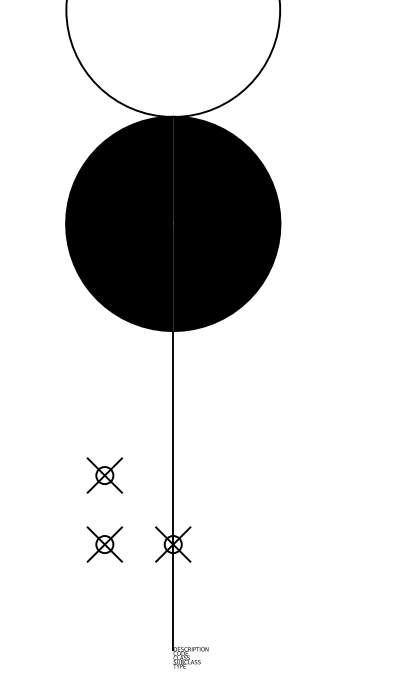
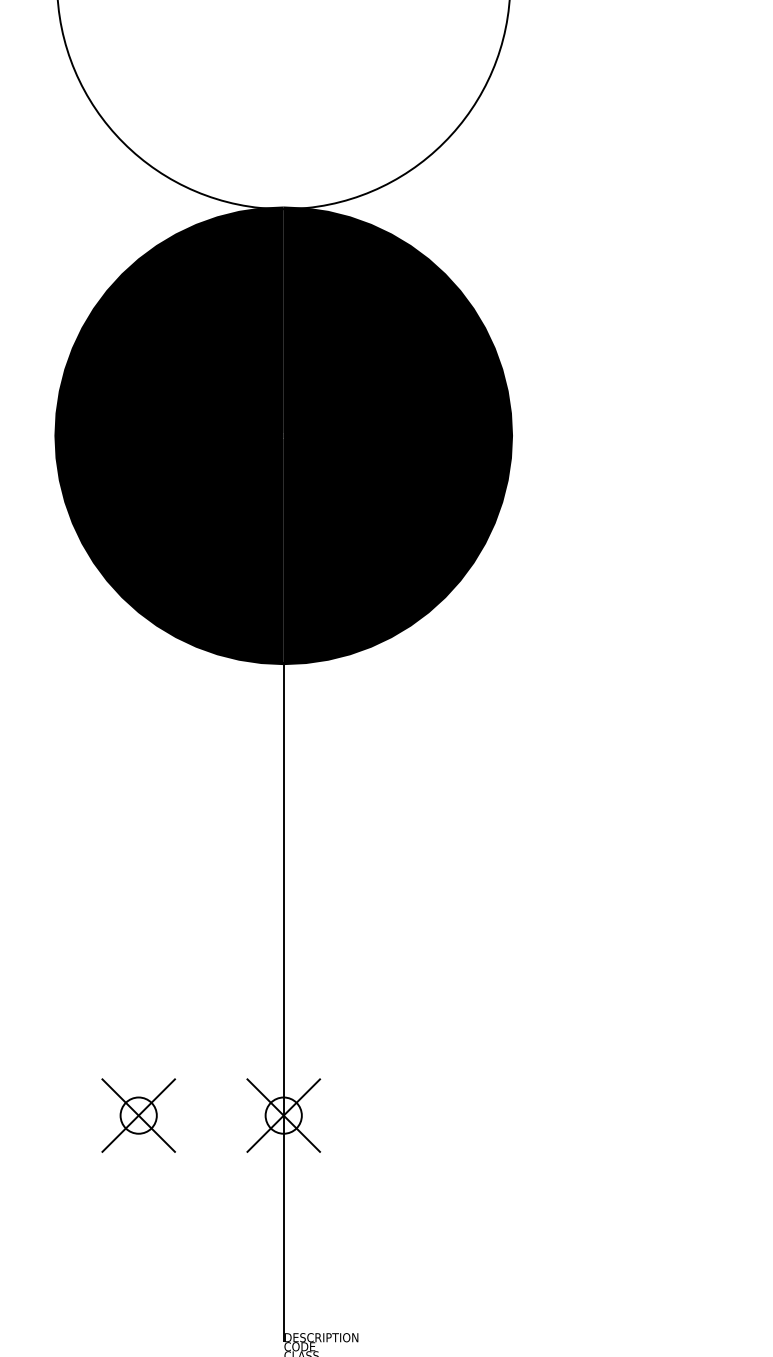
part: (104, 475) -> (137, 969), removed

